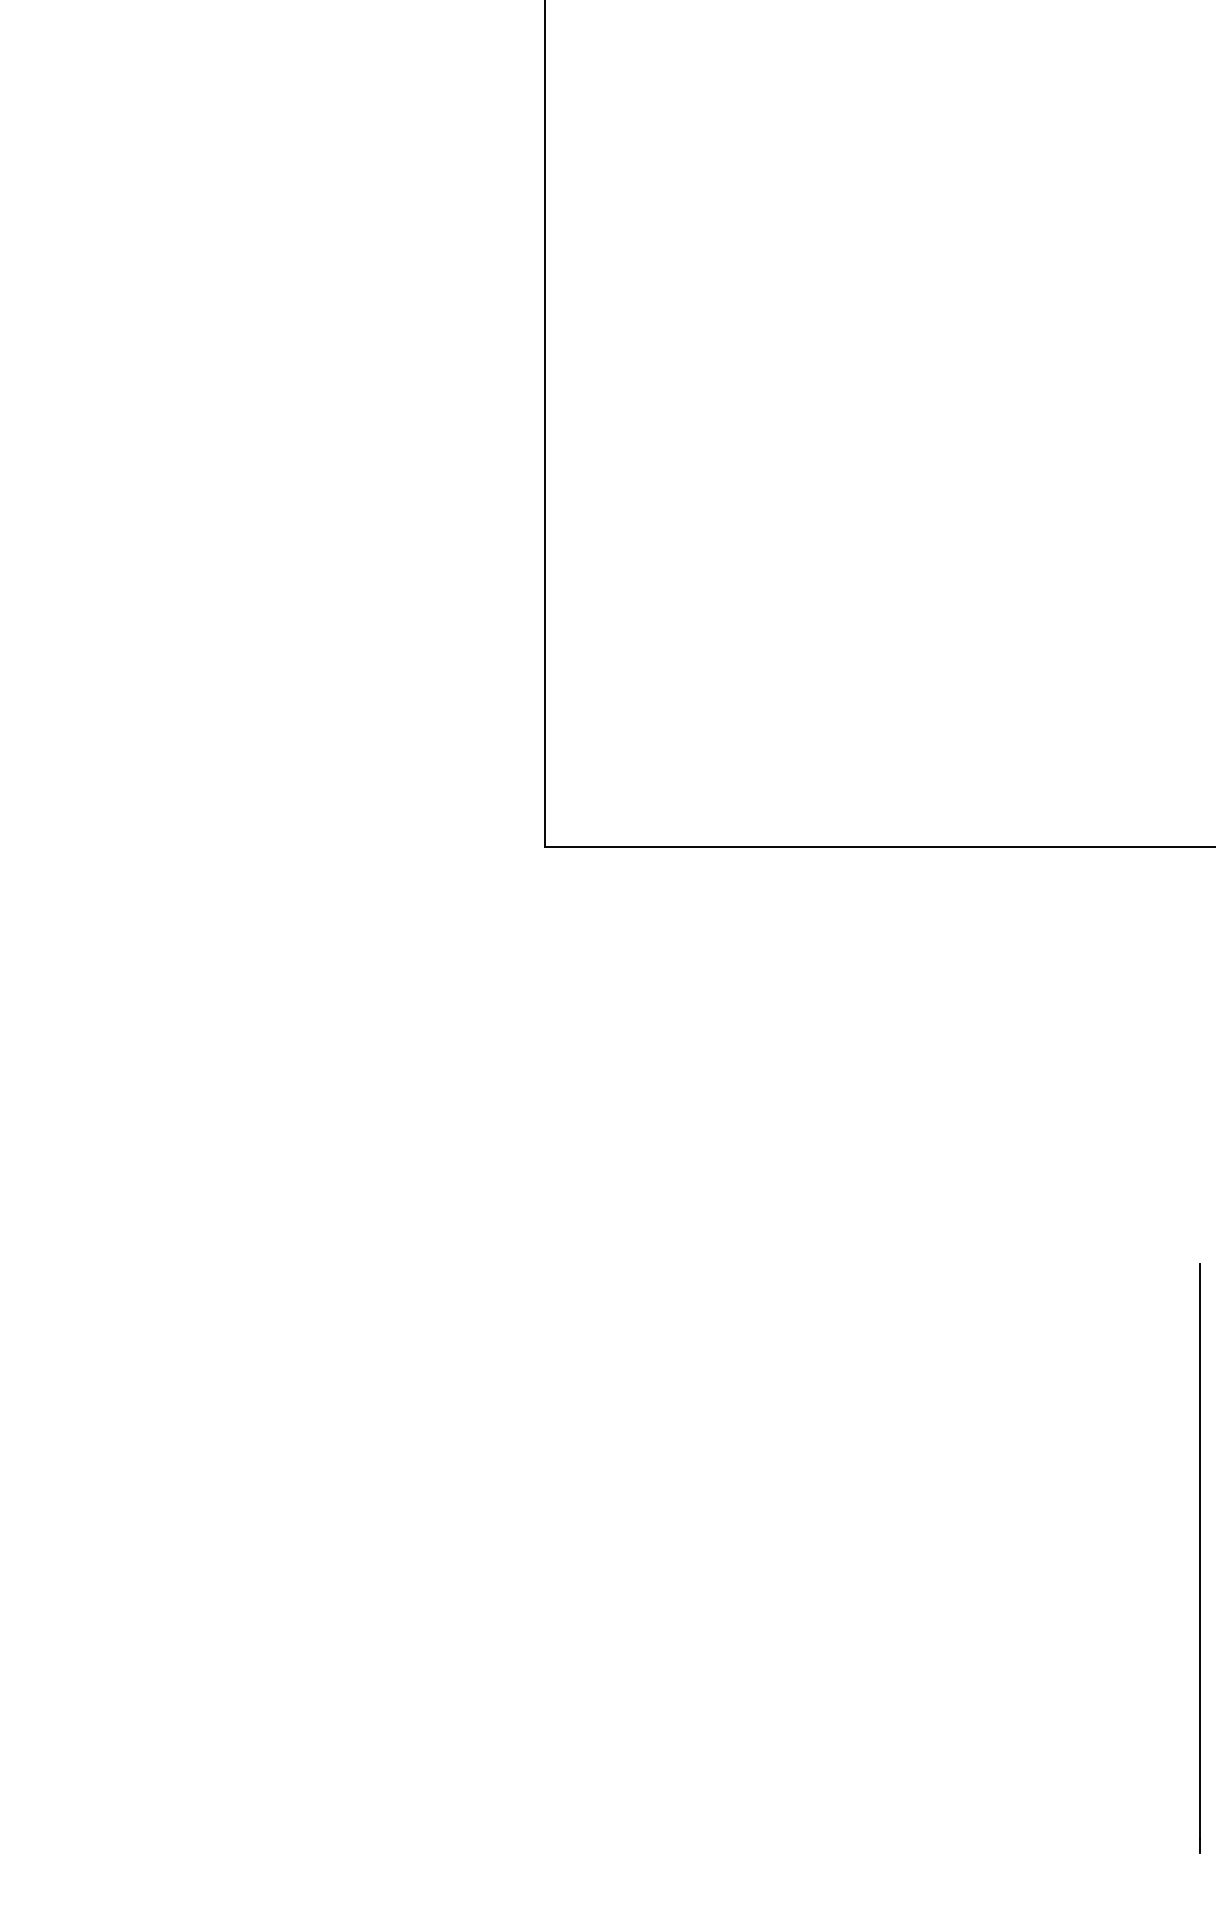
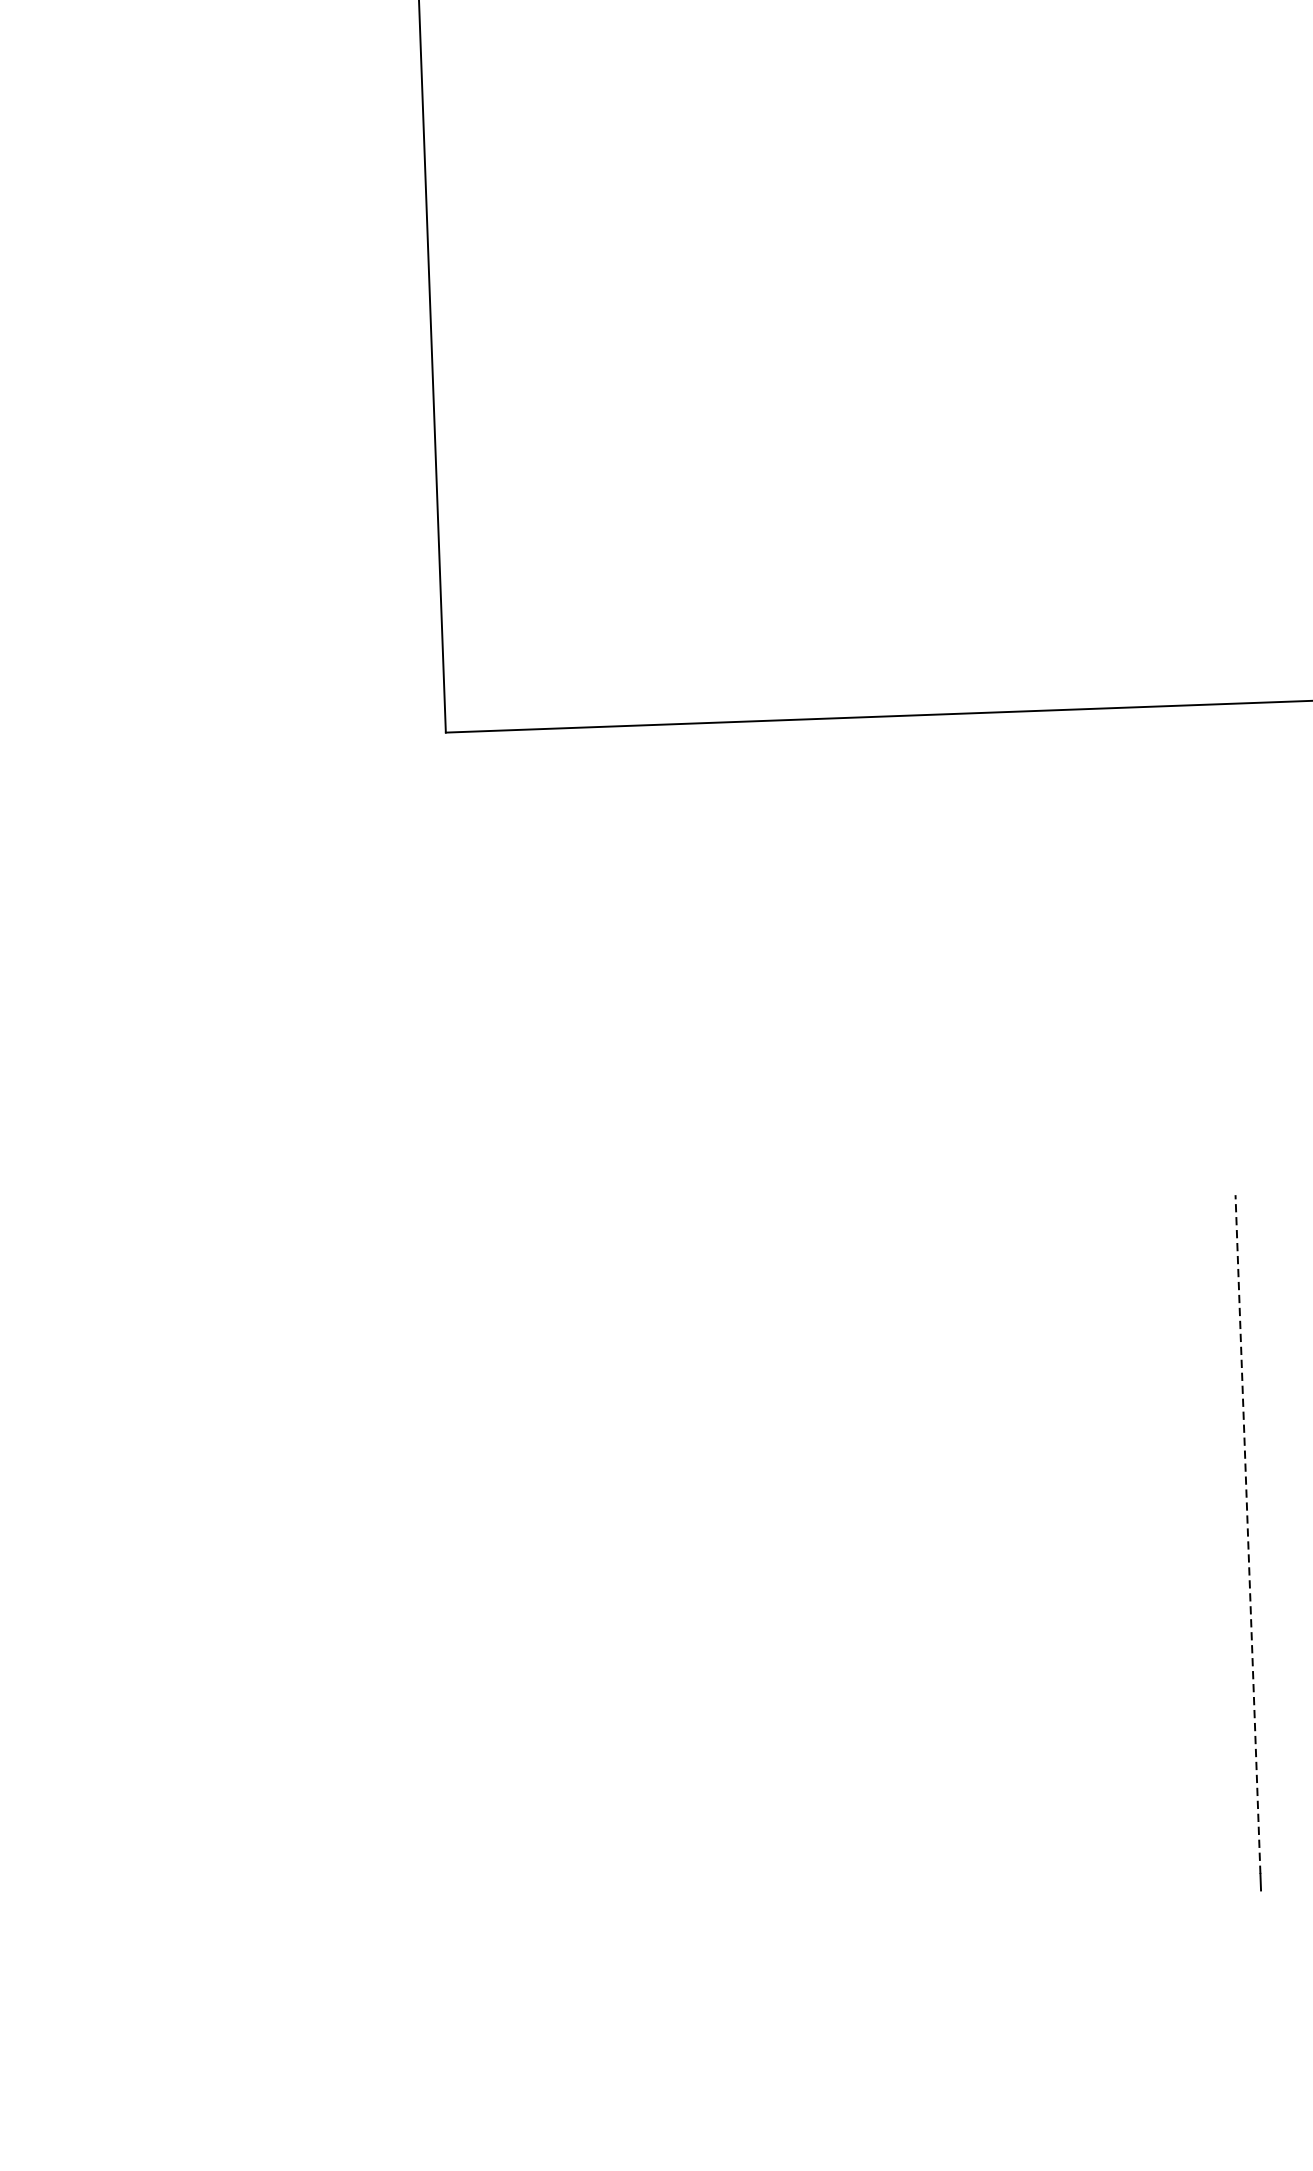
line: (1199, 1551) -> (1247, 1534), solid -> dashed

